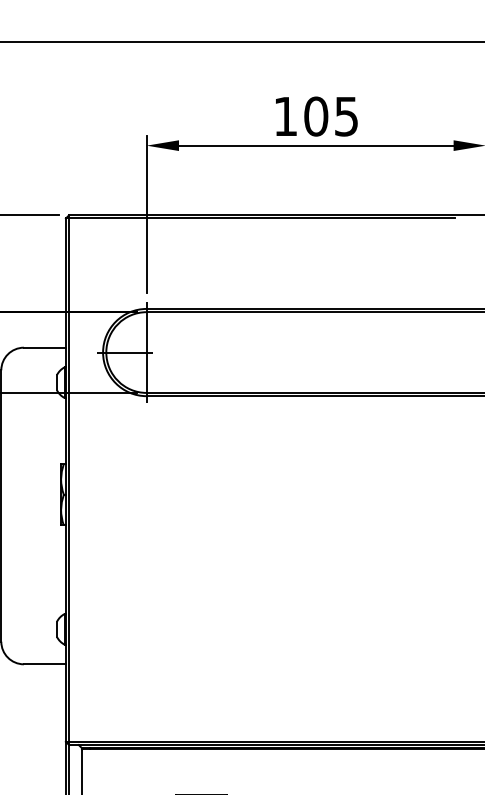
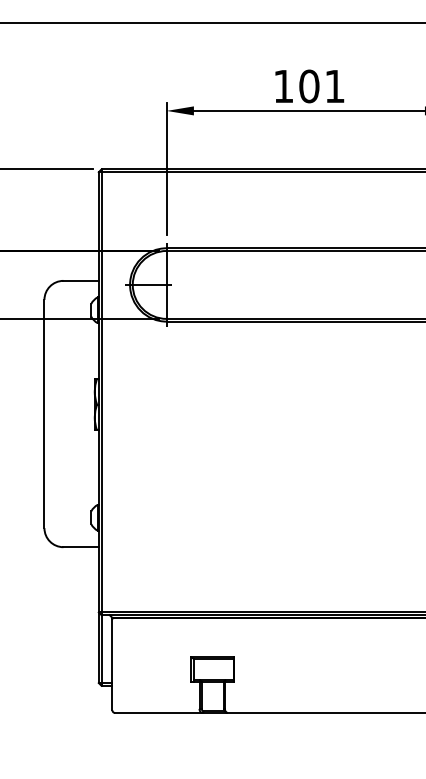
text: (346, 116) -> (334, 86), 105 -> 101

